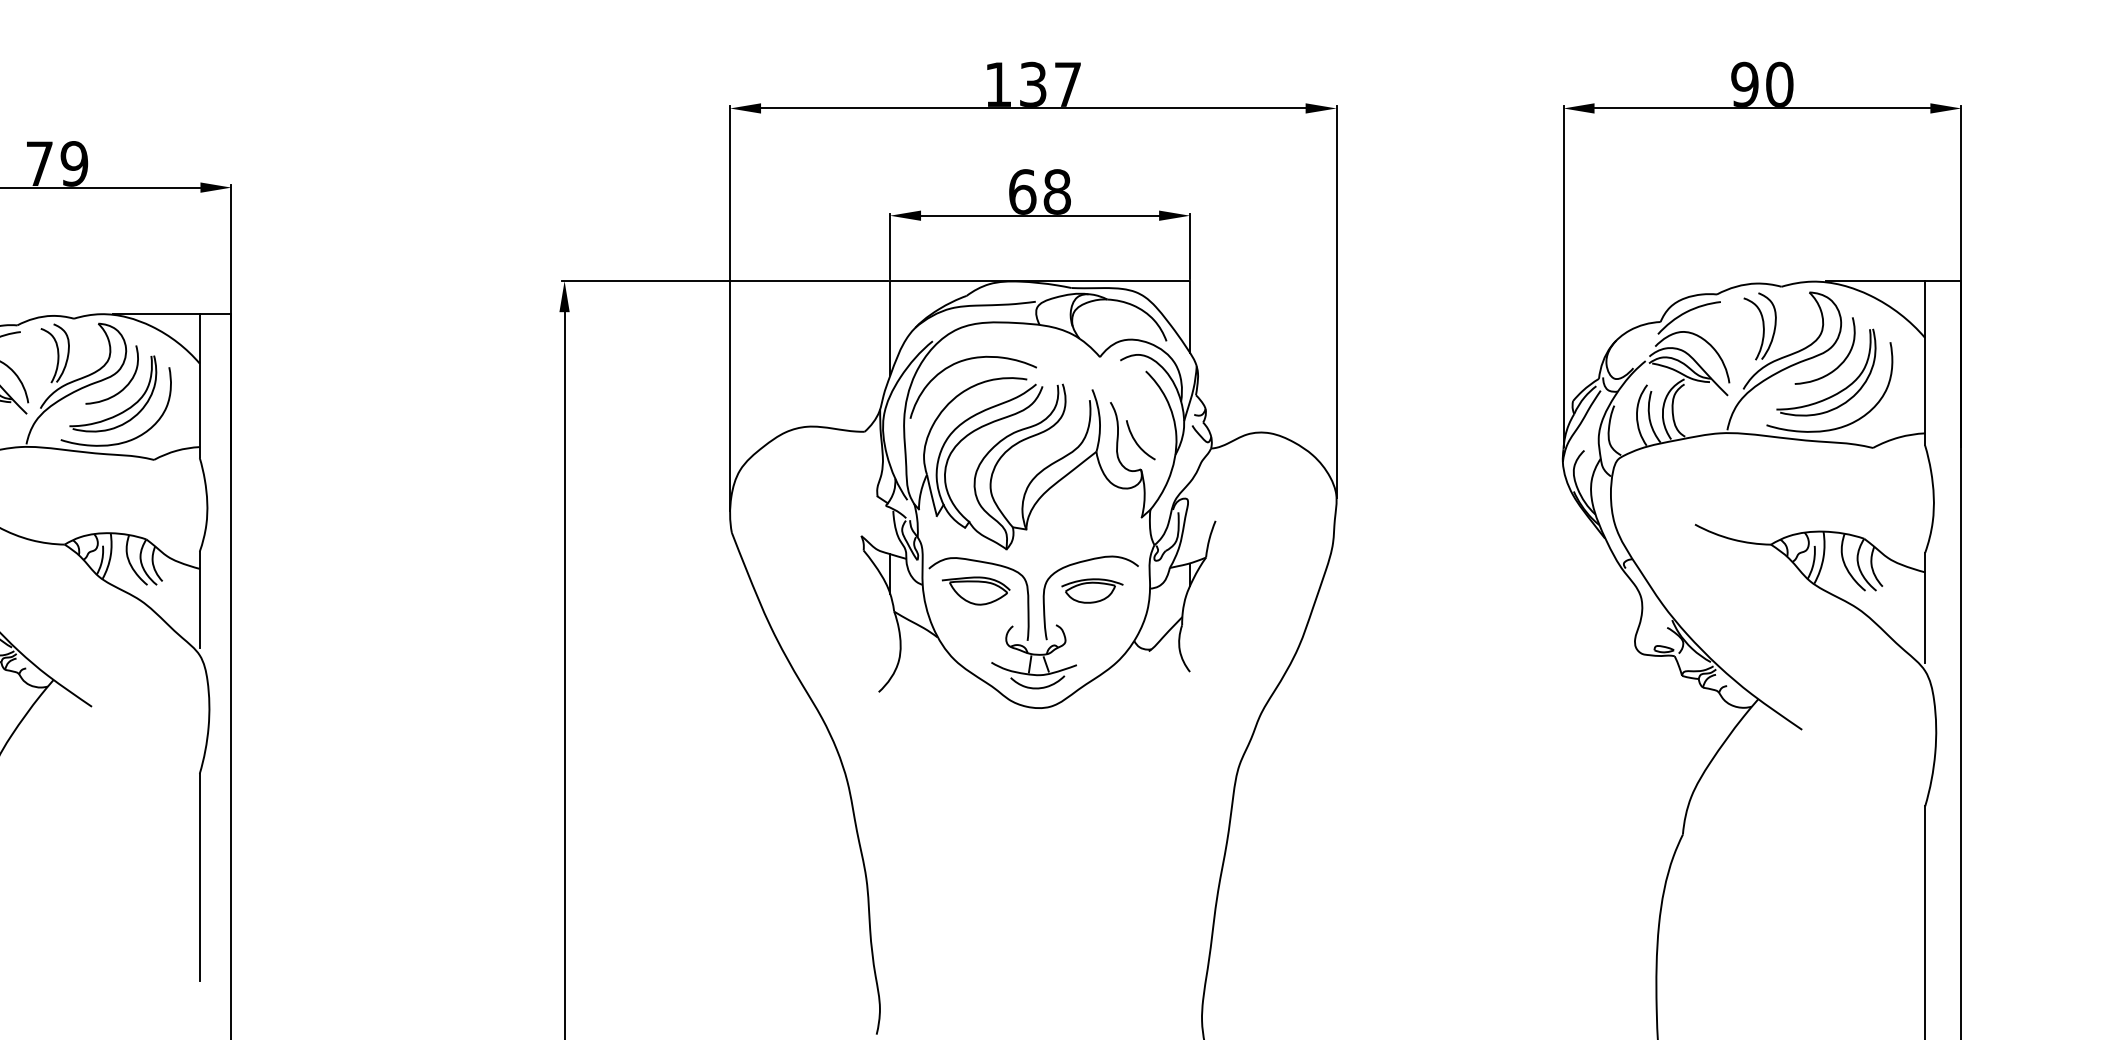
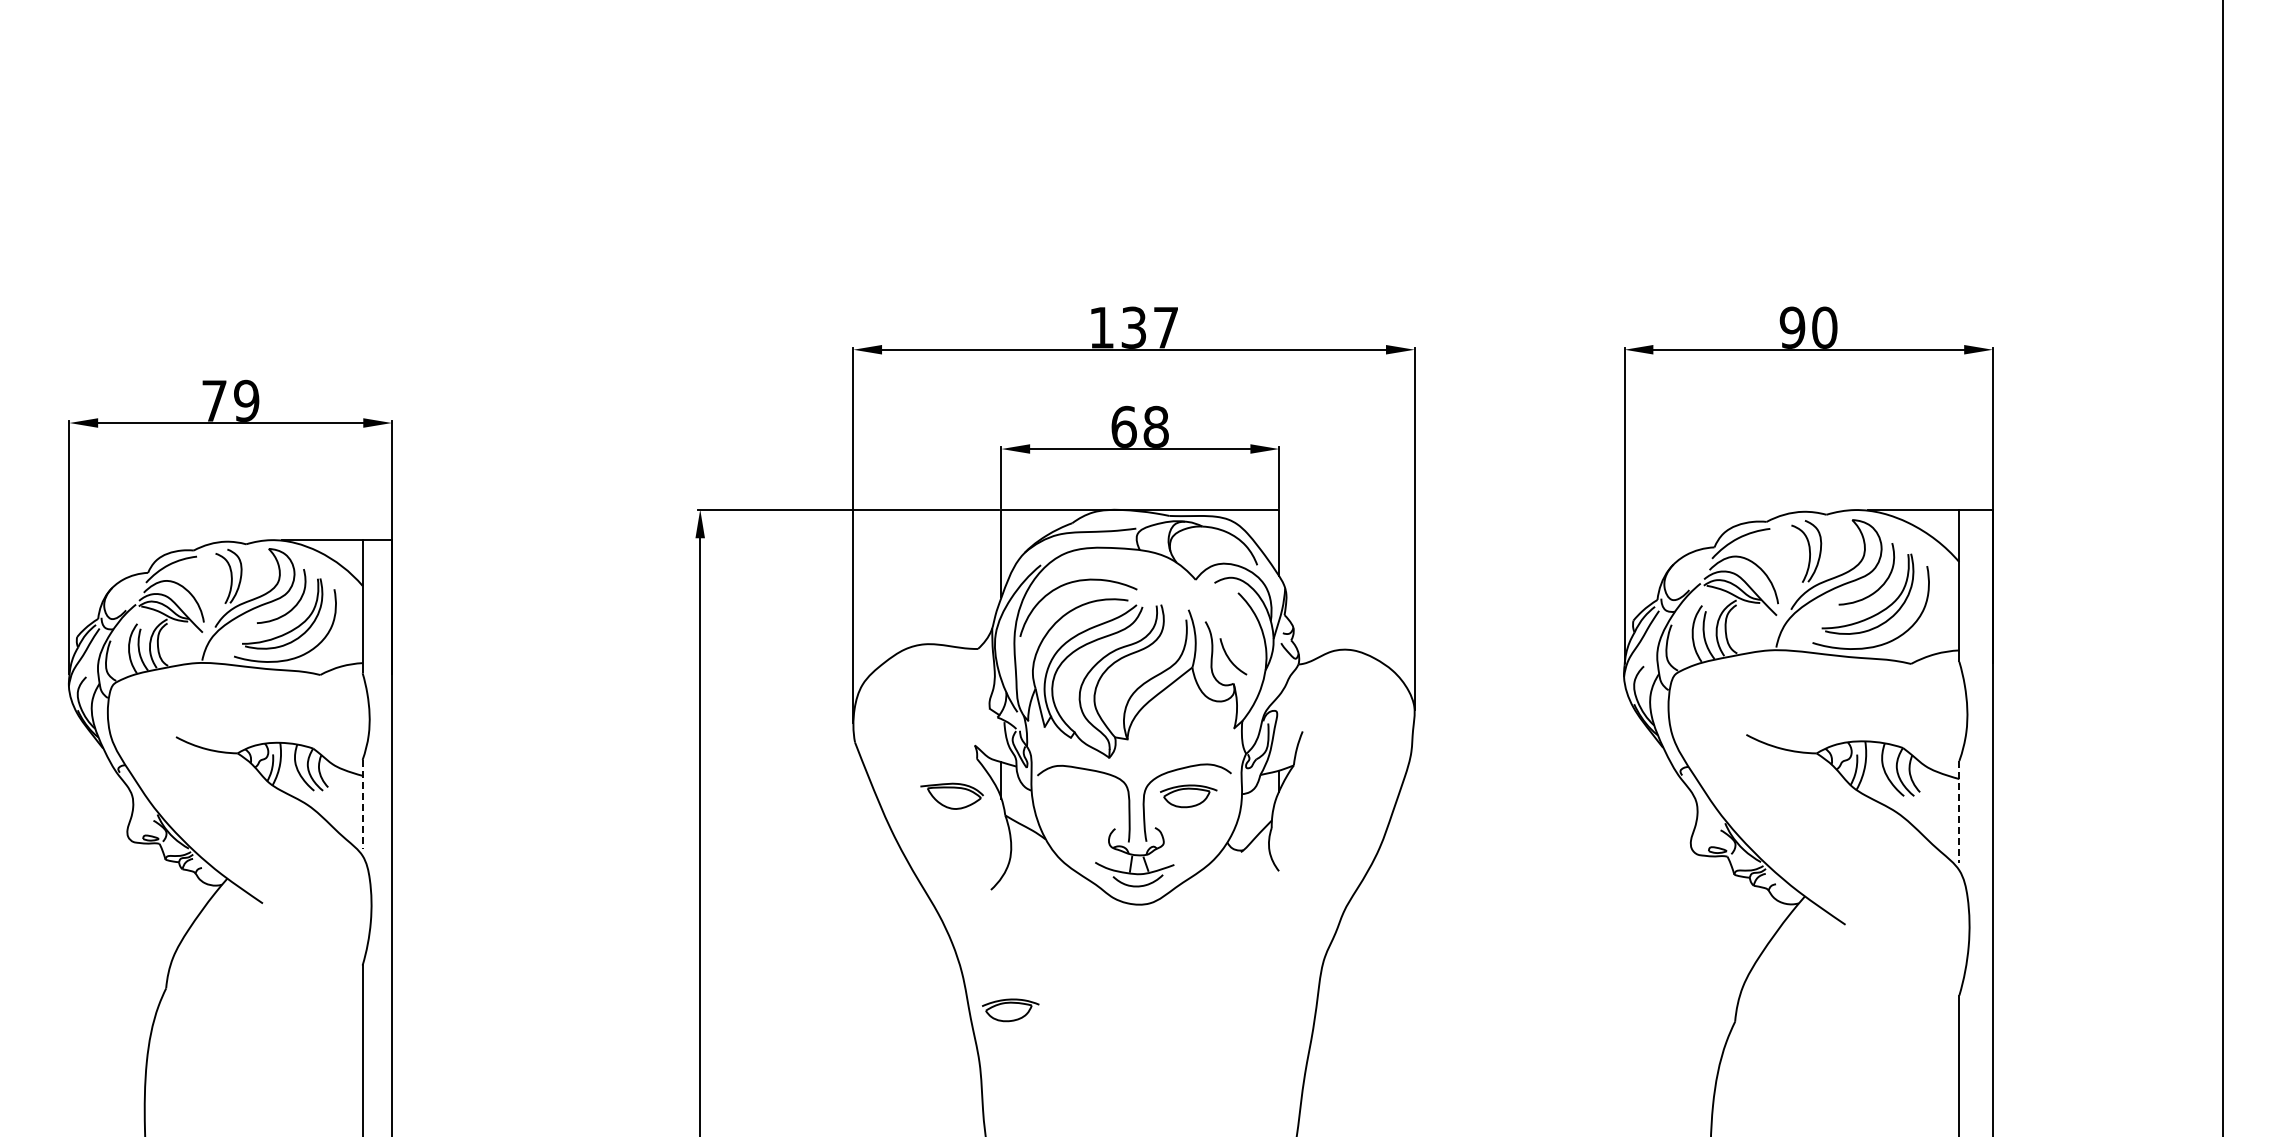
part: (975, 590) -> (951, 795), moved
line: (199, 599) -> (362, 804), solid -> dashed
line: (1925, 607) -> (1959, 811), solid -> dashed
part: (899, 822) -> (1010, 1010), added

